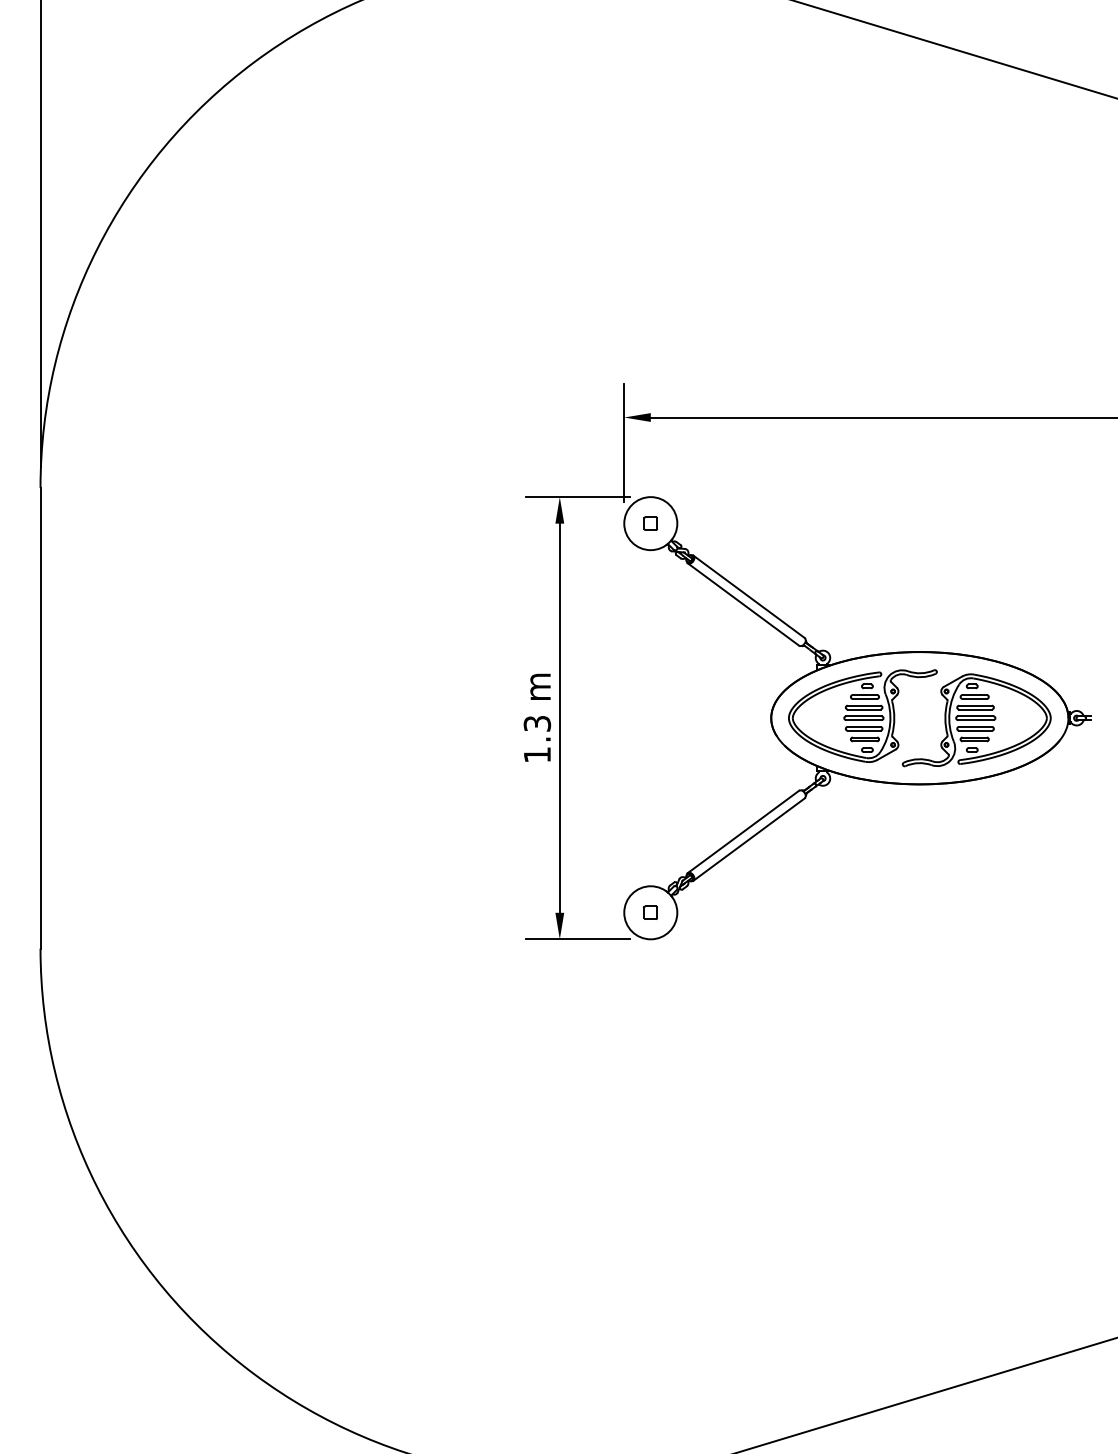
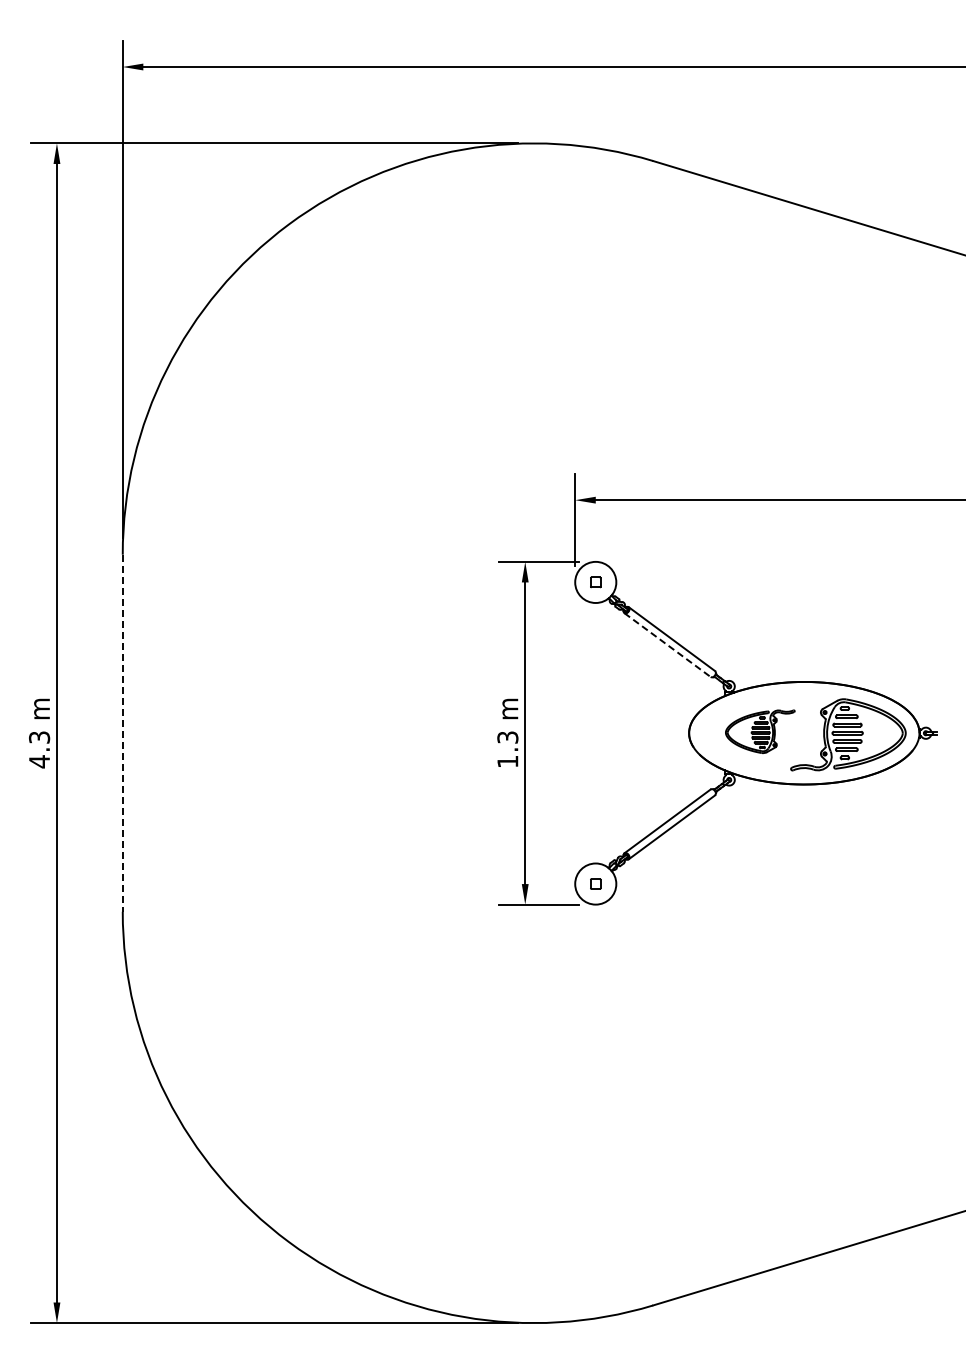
line: (743, 605) -> (667, 645), solid -> dashed
part: (863, 715) -> (760, 731), size x0.6
line: (40, 718) -> (122, 733), solid -> dashed

